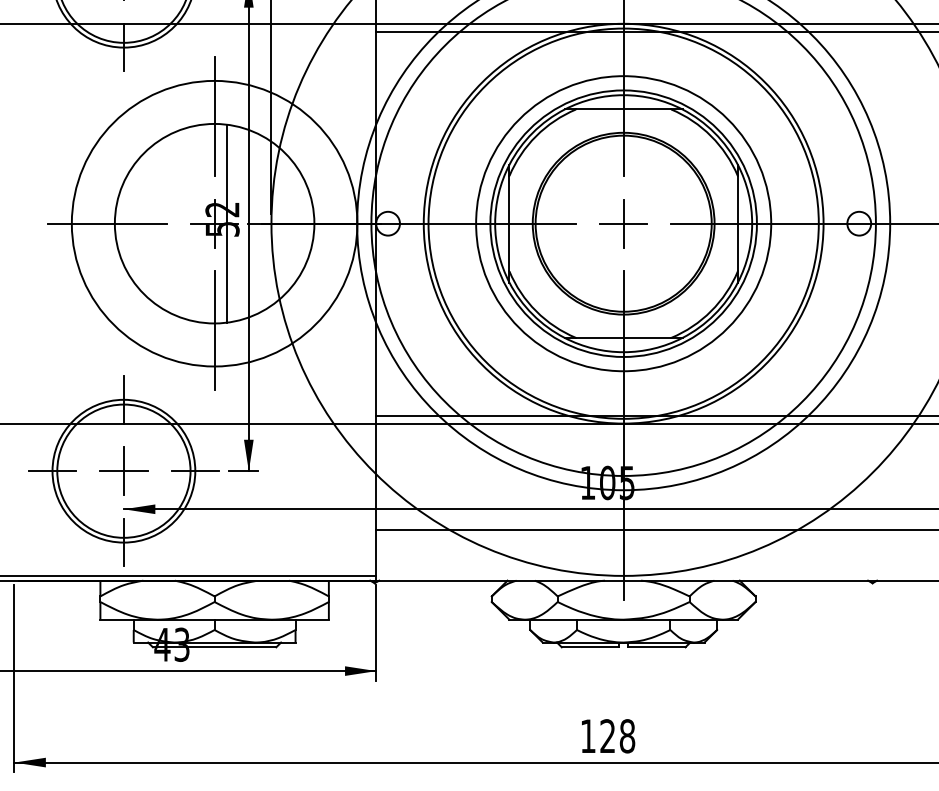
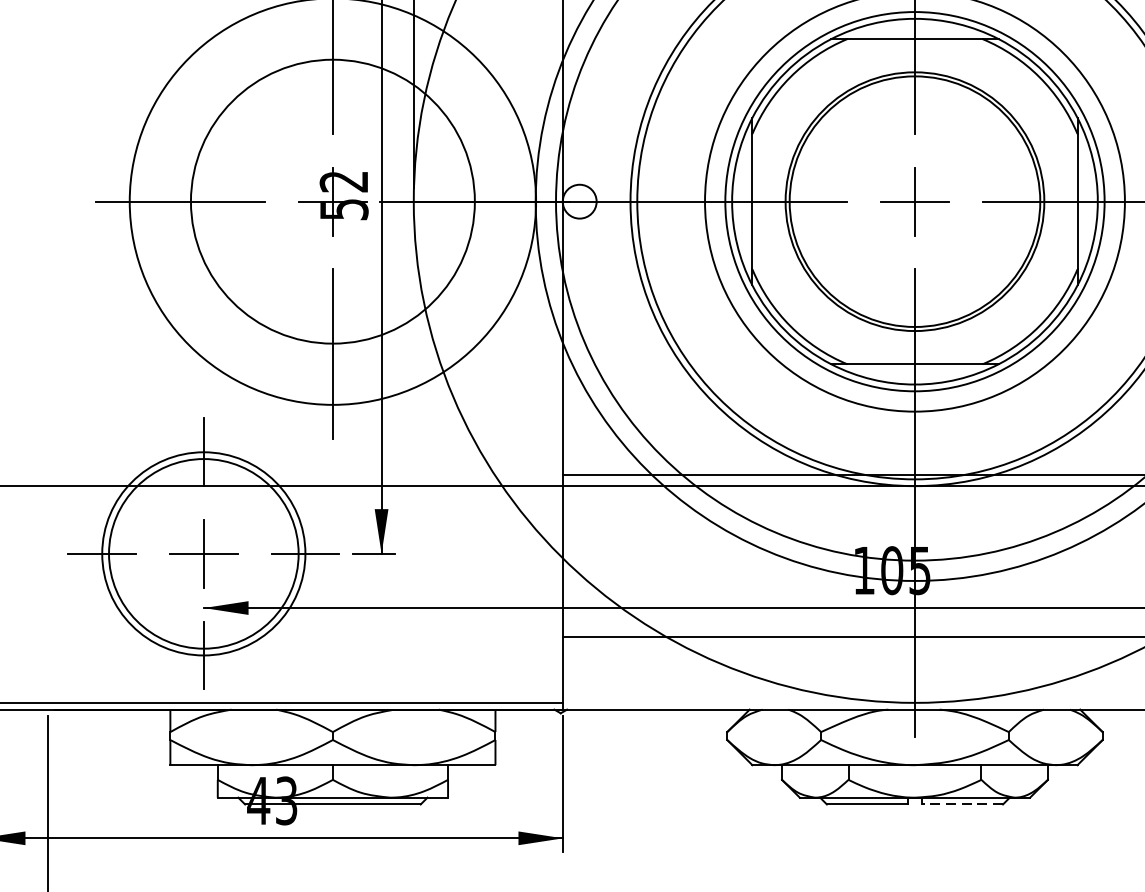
line: (226, 223) -> (349, 201), removed
line: (656, 647) -> (961, 804), solid -> dashed

